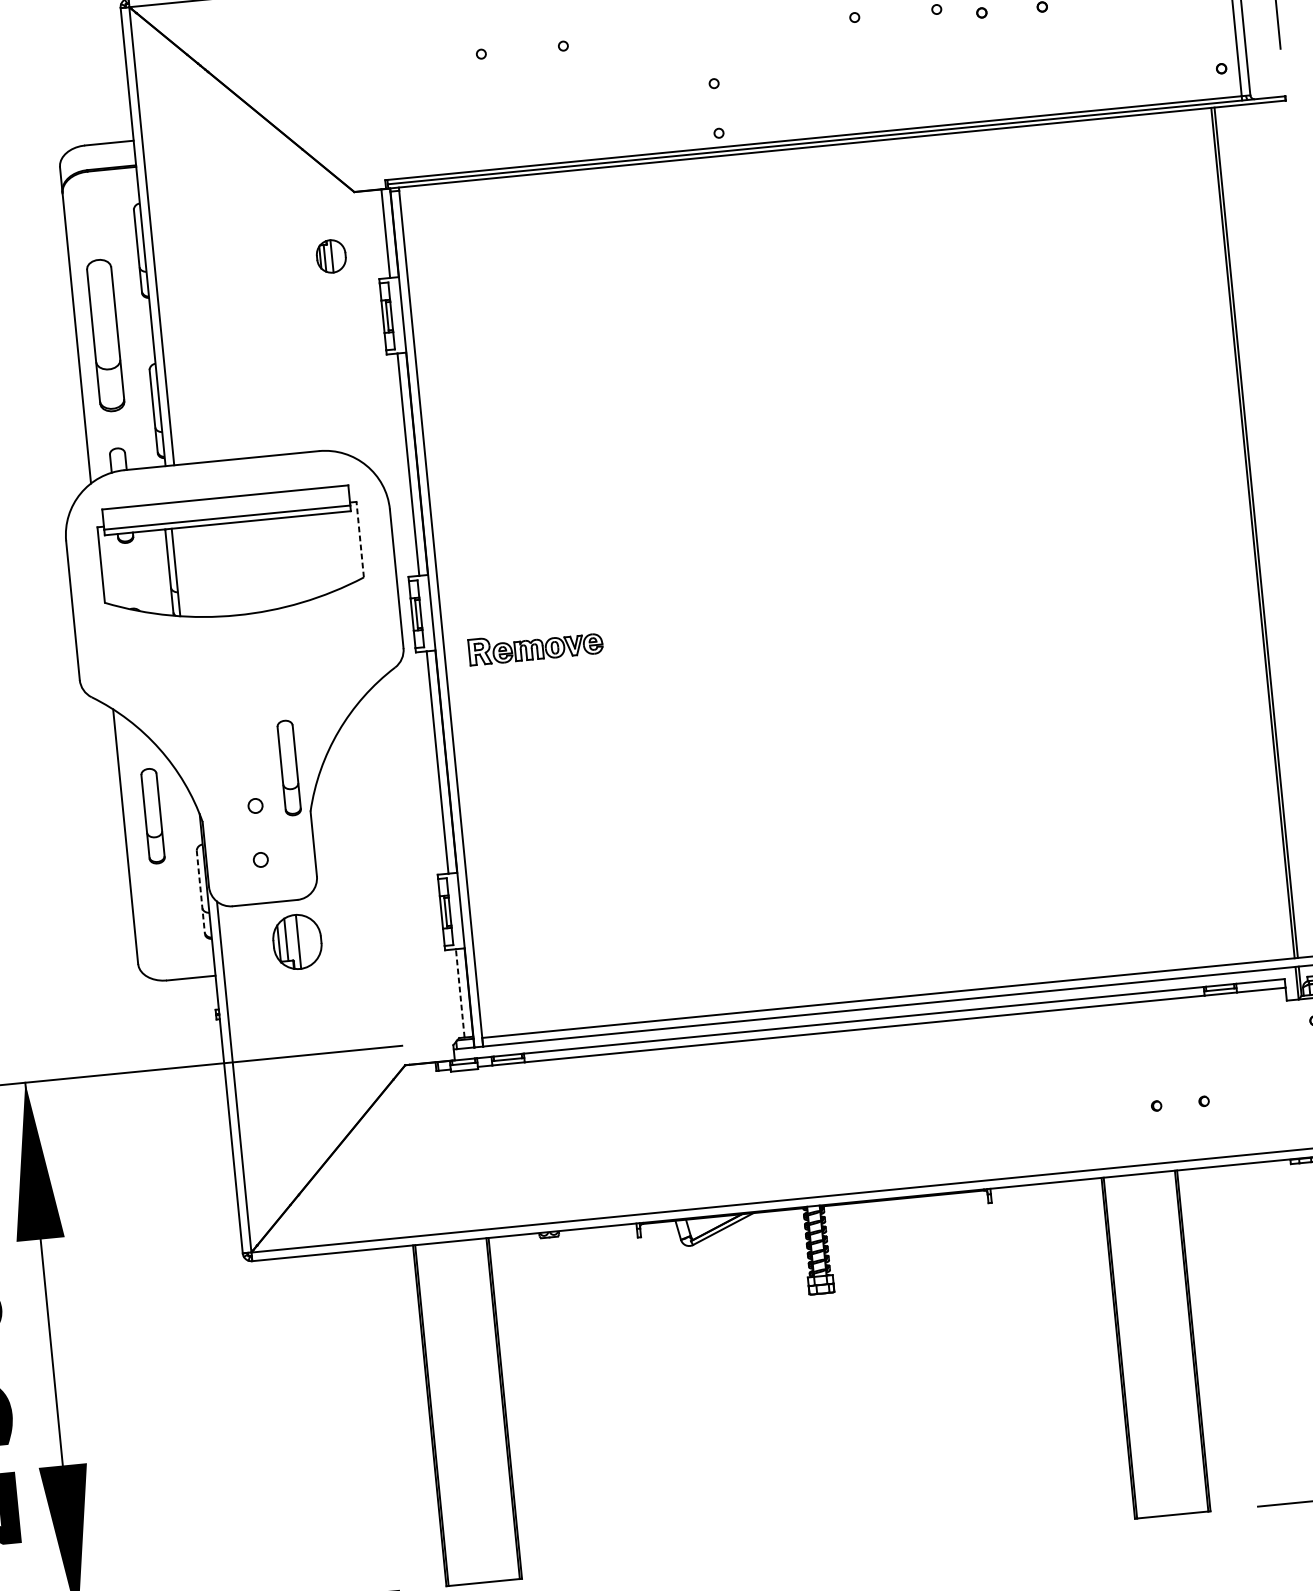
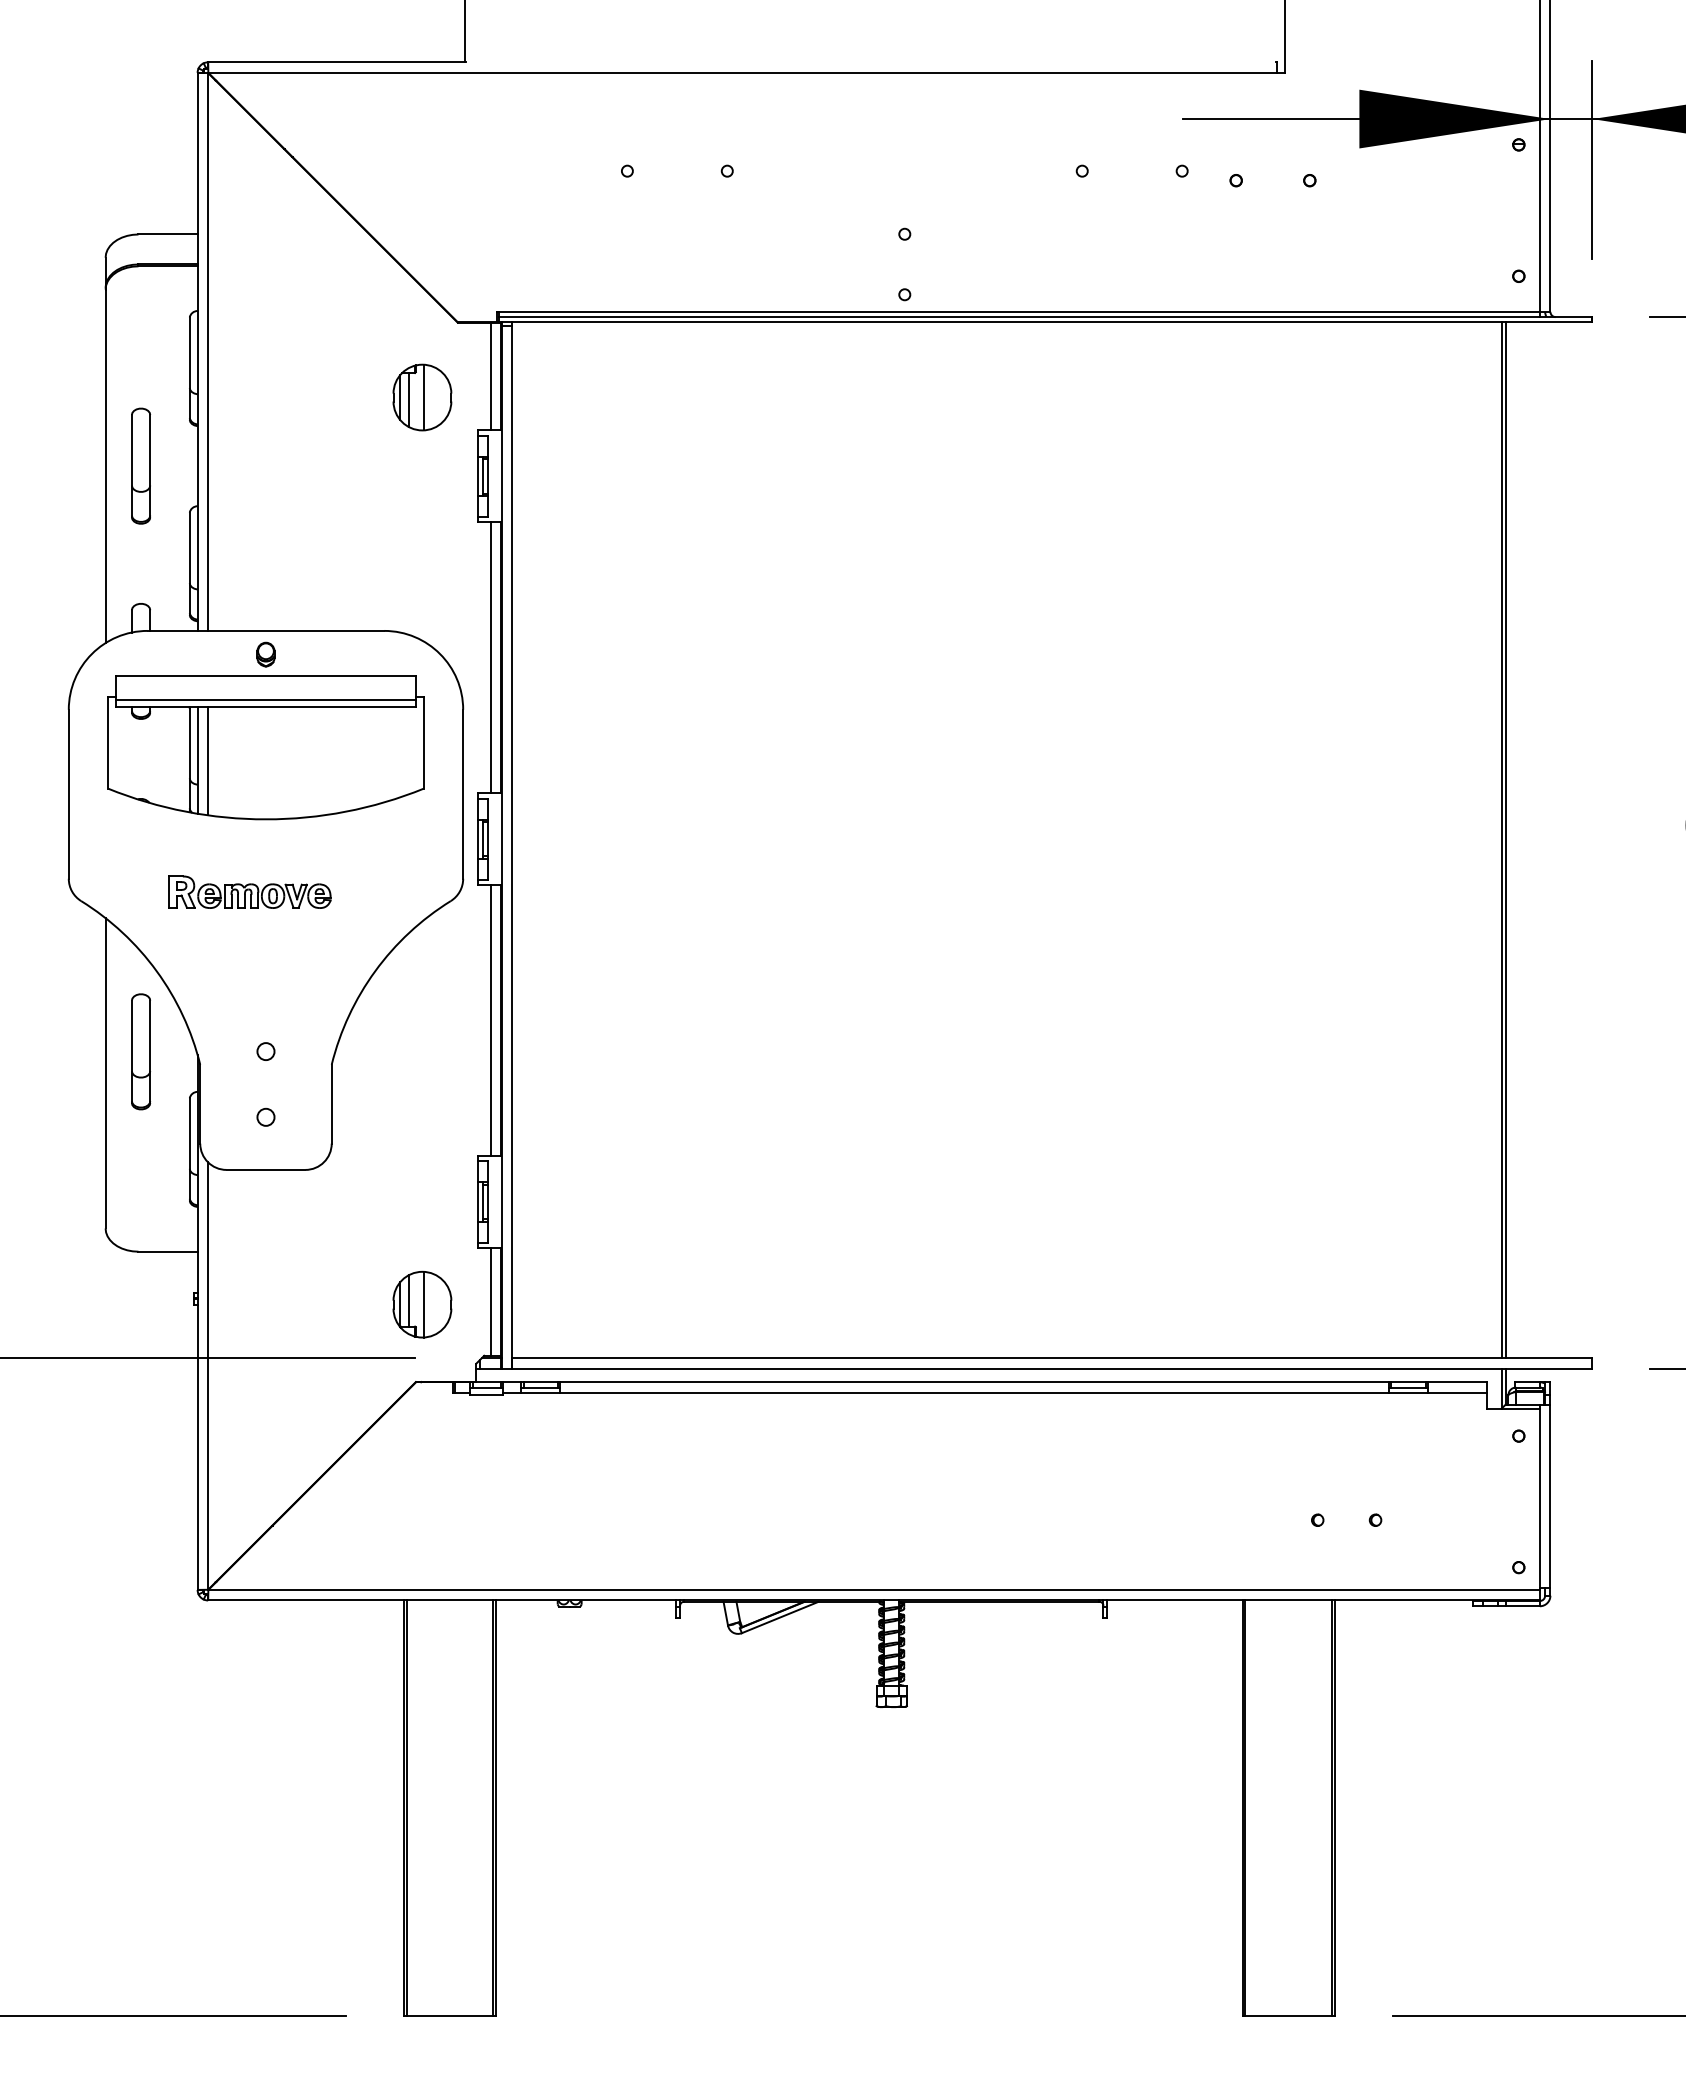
part: (331, 256) -> (422, 397), size x1.67
part: (106, 334) -> (141, 465), size x0.62
part: (223, 480) -> (265, 654), added
line: (359, 539) -> (423, 742), dashed -> solid
line: (185, 572) -> (208, 761), added
part: (535, 645) -> (249, 891), moved
part: (289, 767) -> (311, 1009), removed
line: (200, 892) -> (189, 1149), dashed -> solid
part: (297, 941) -> (422, 1304), moved
line: (459, 993) -> (490, 1301), dashed -> solid

